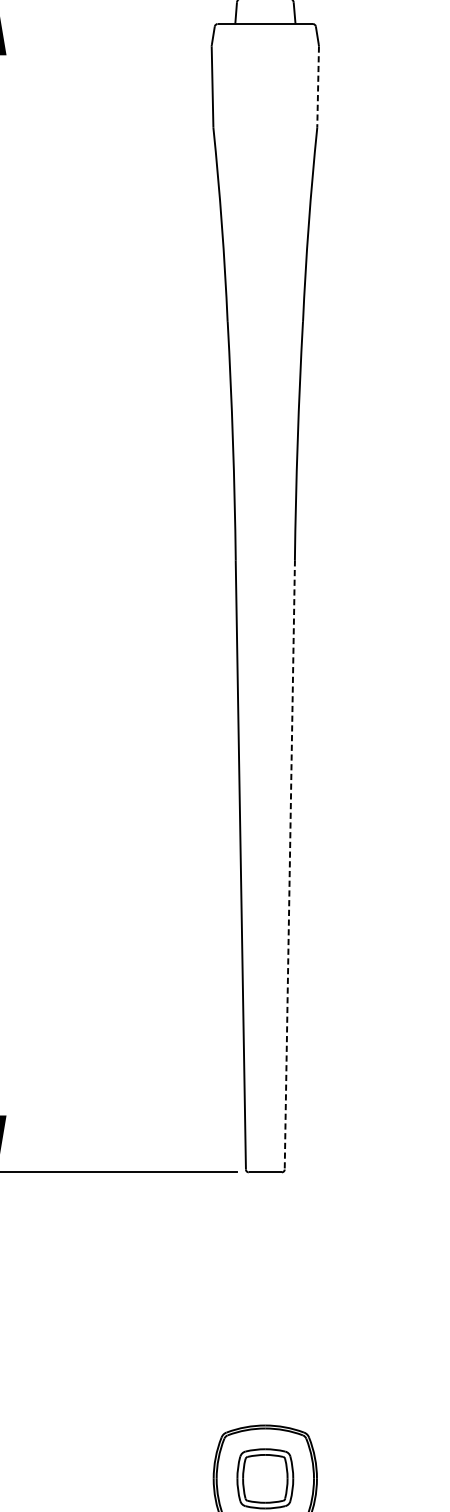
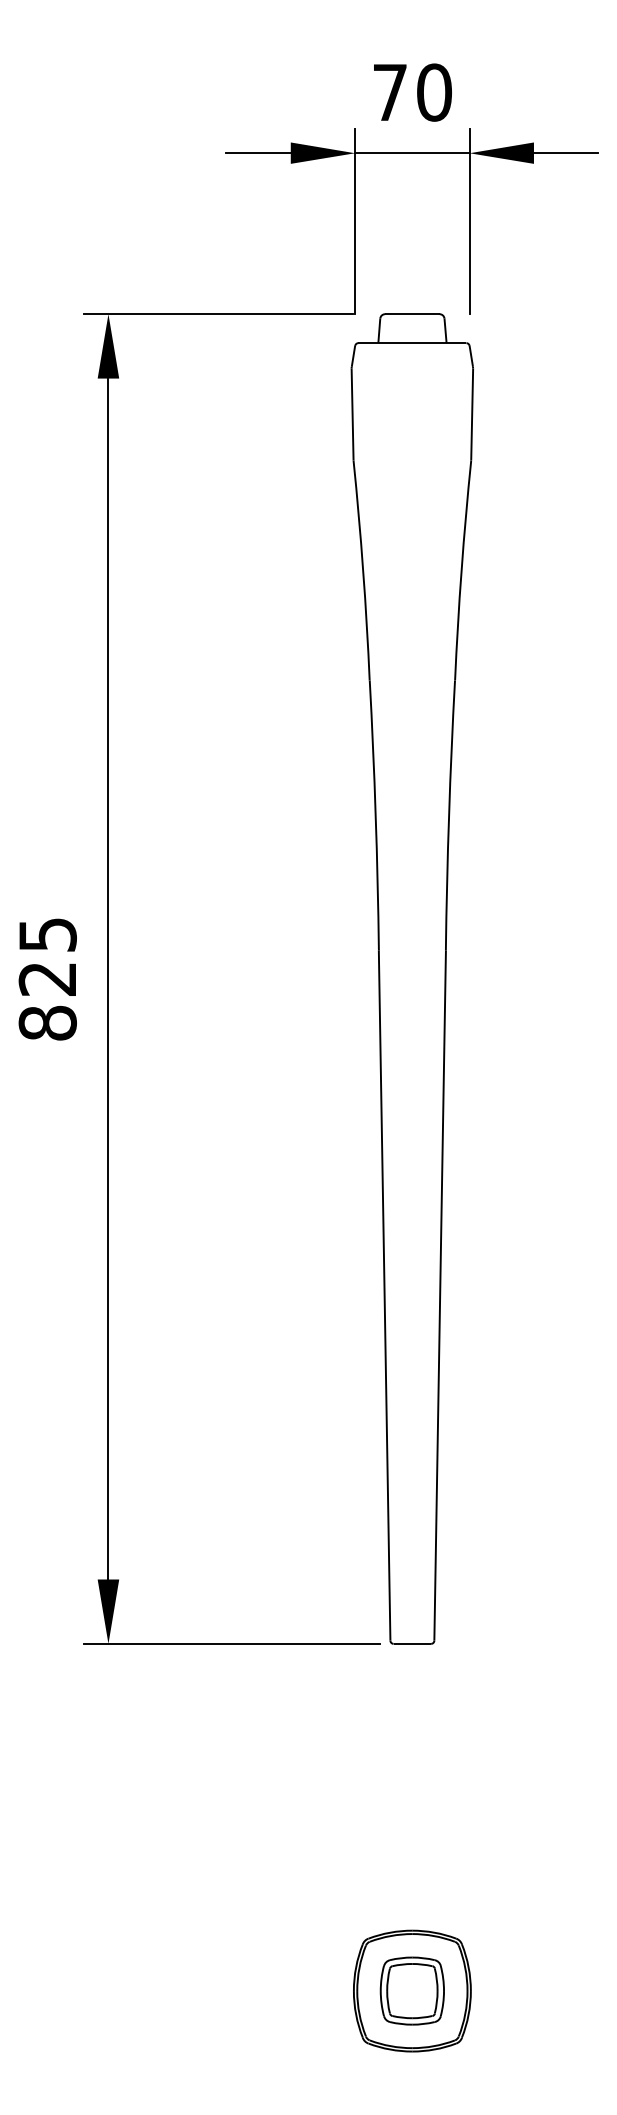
line: (318, 87) -> (472, 415), dashed -> solid
line: (290, 865) -> (440, 1296), dashed -> solid

